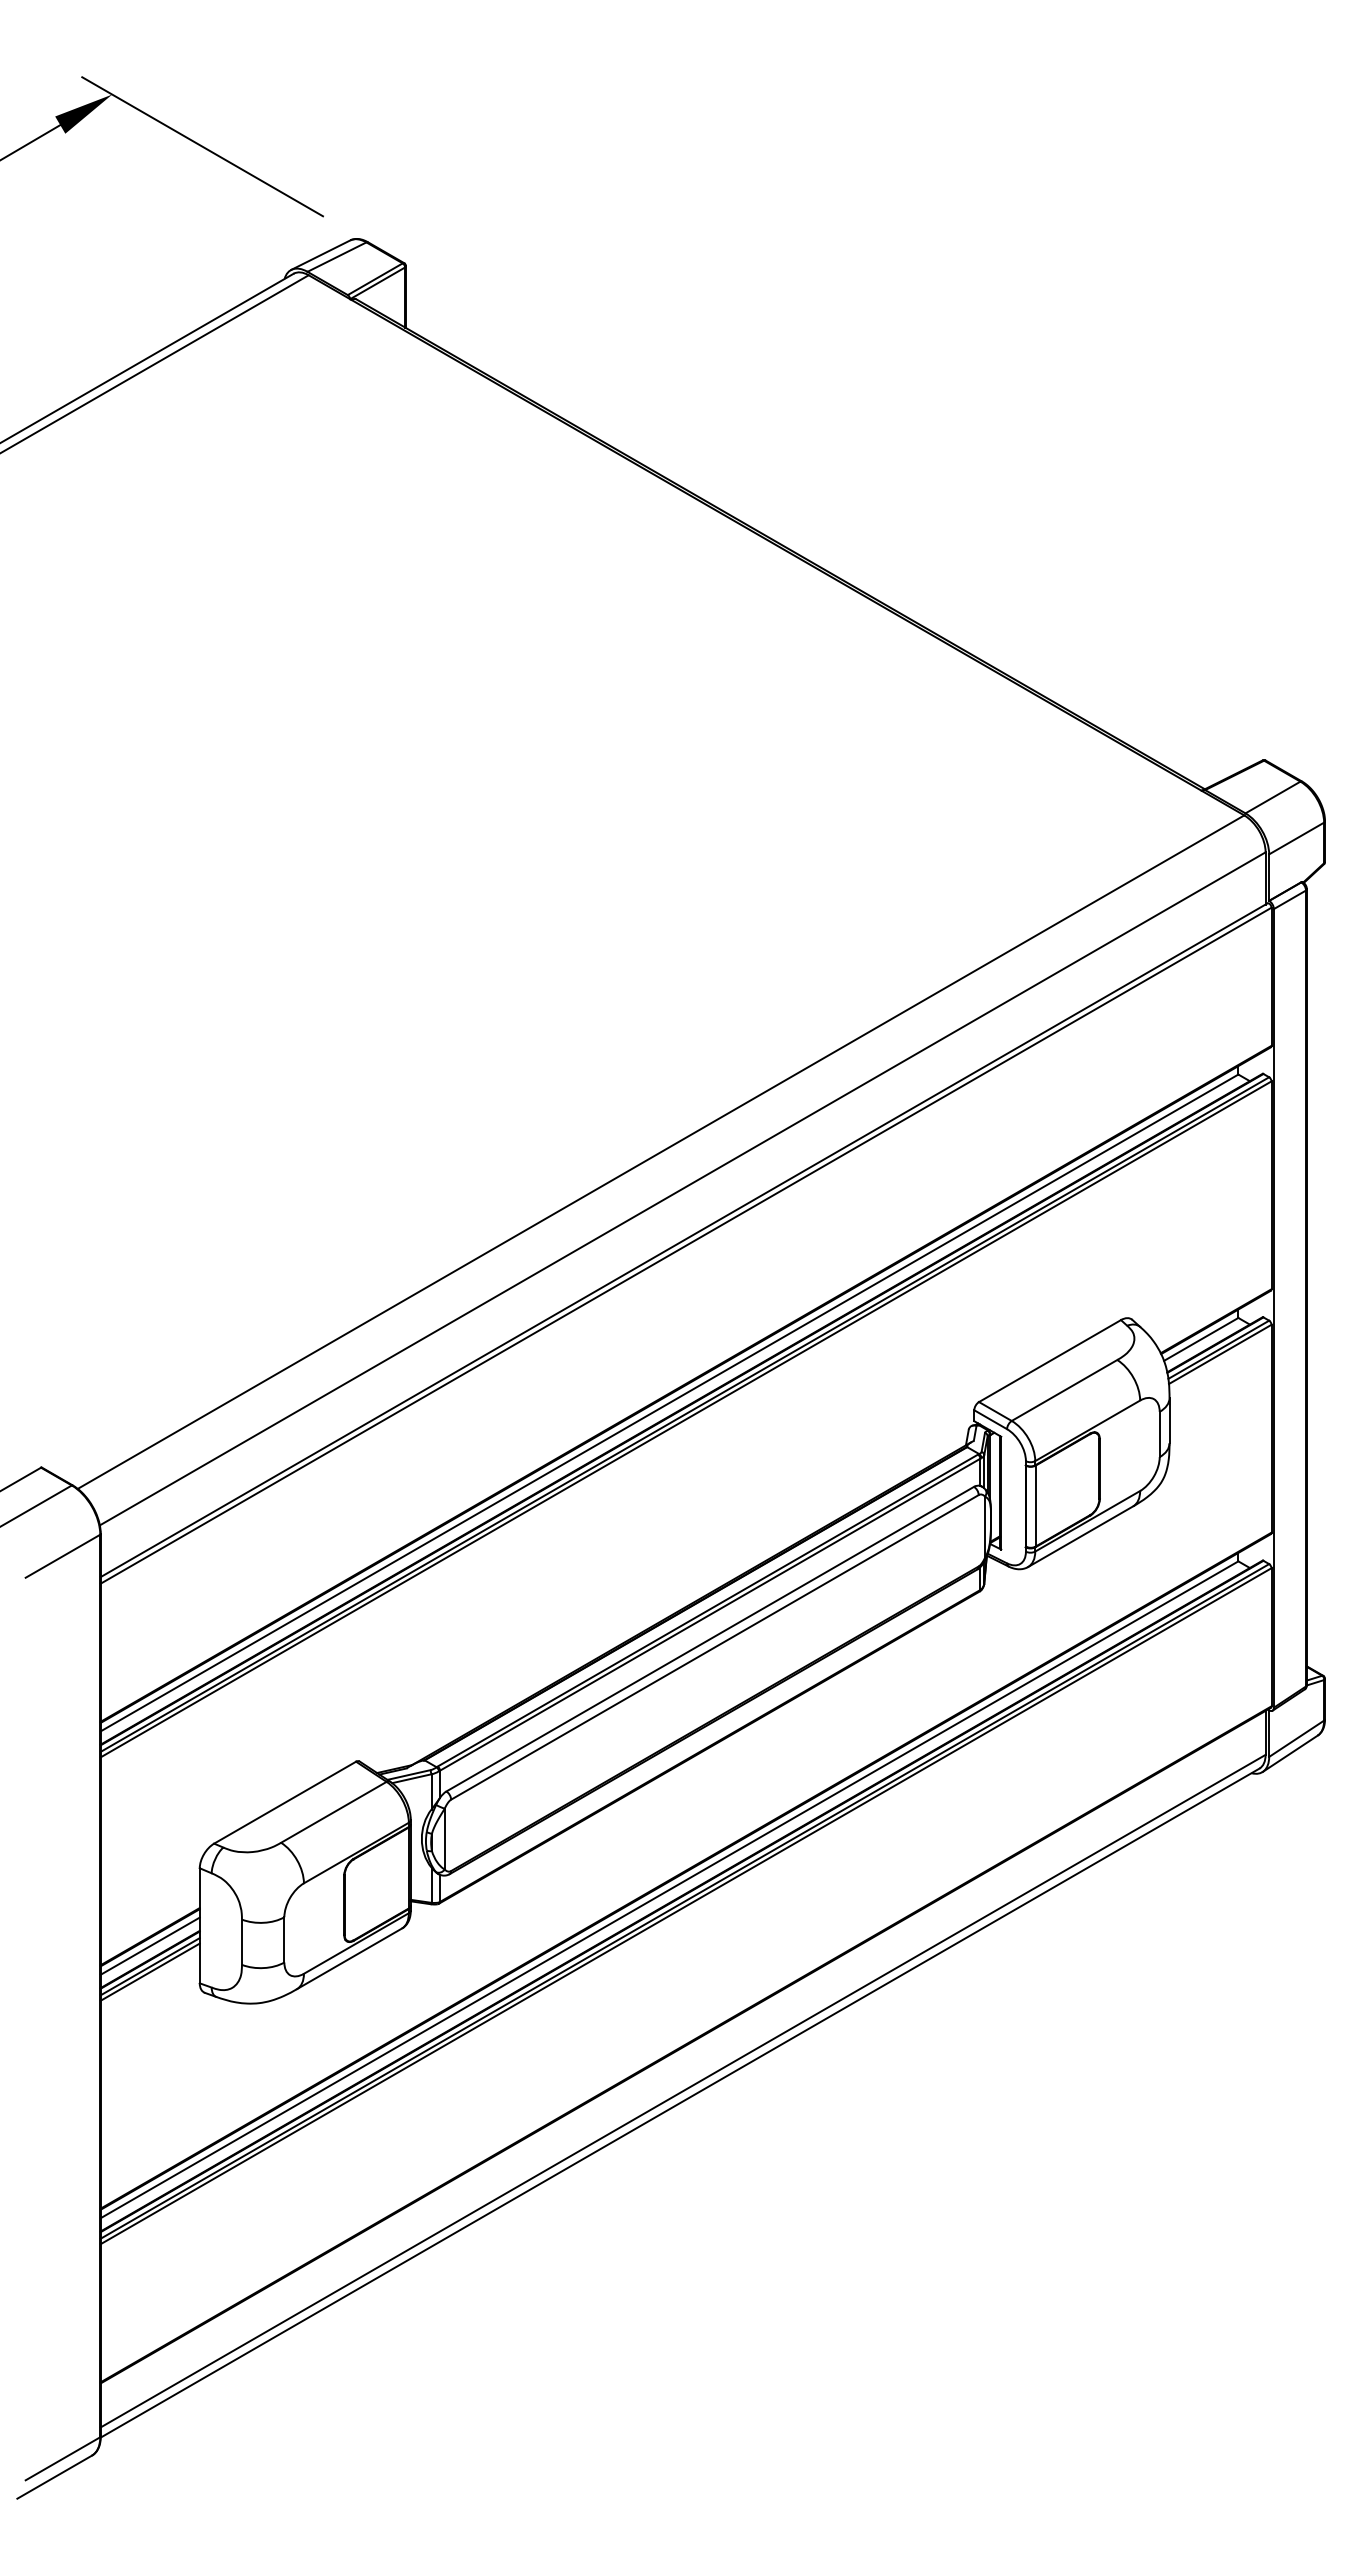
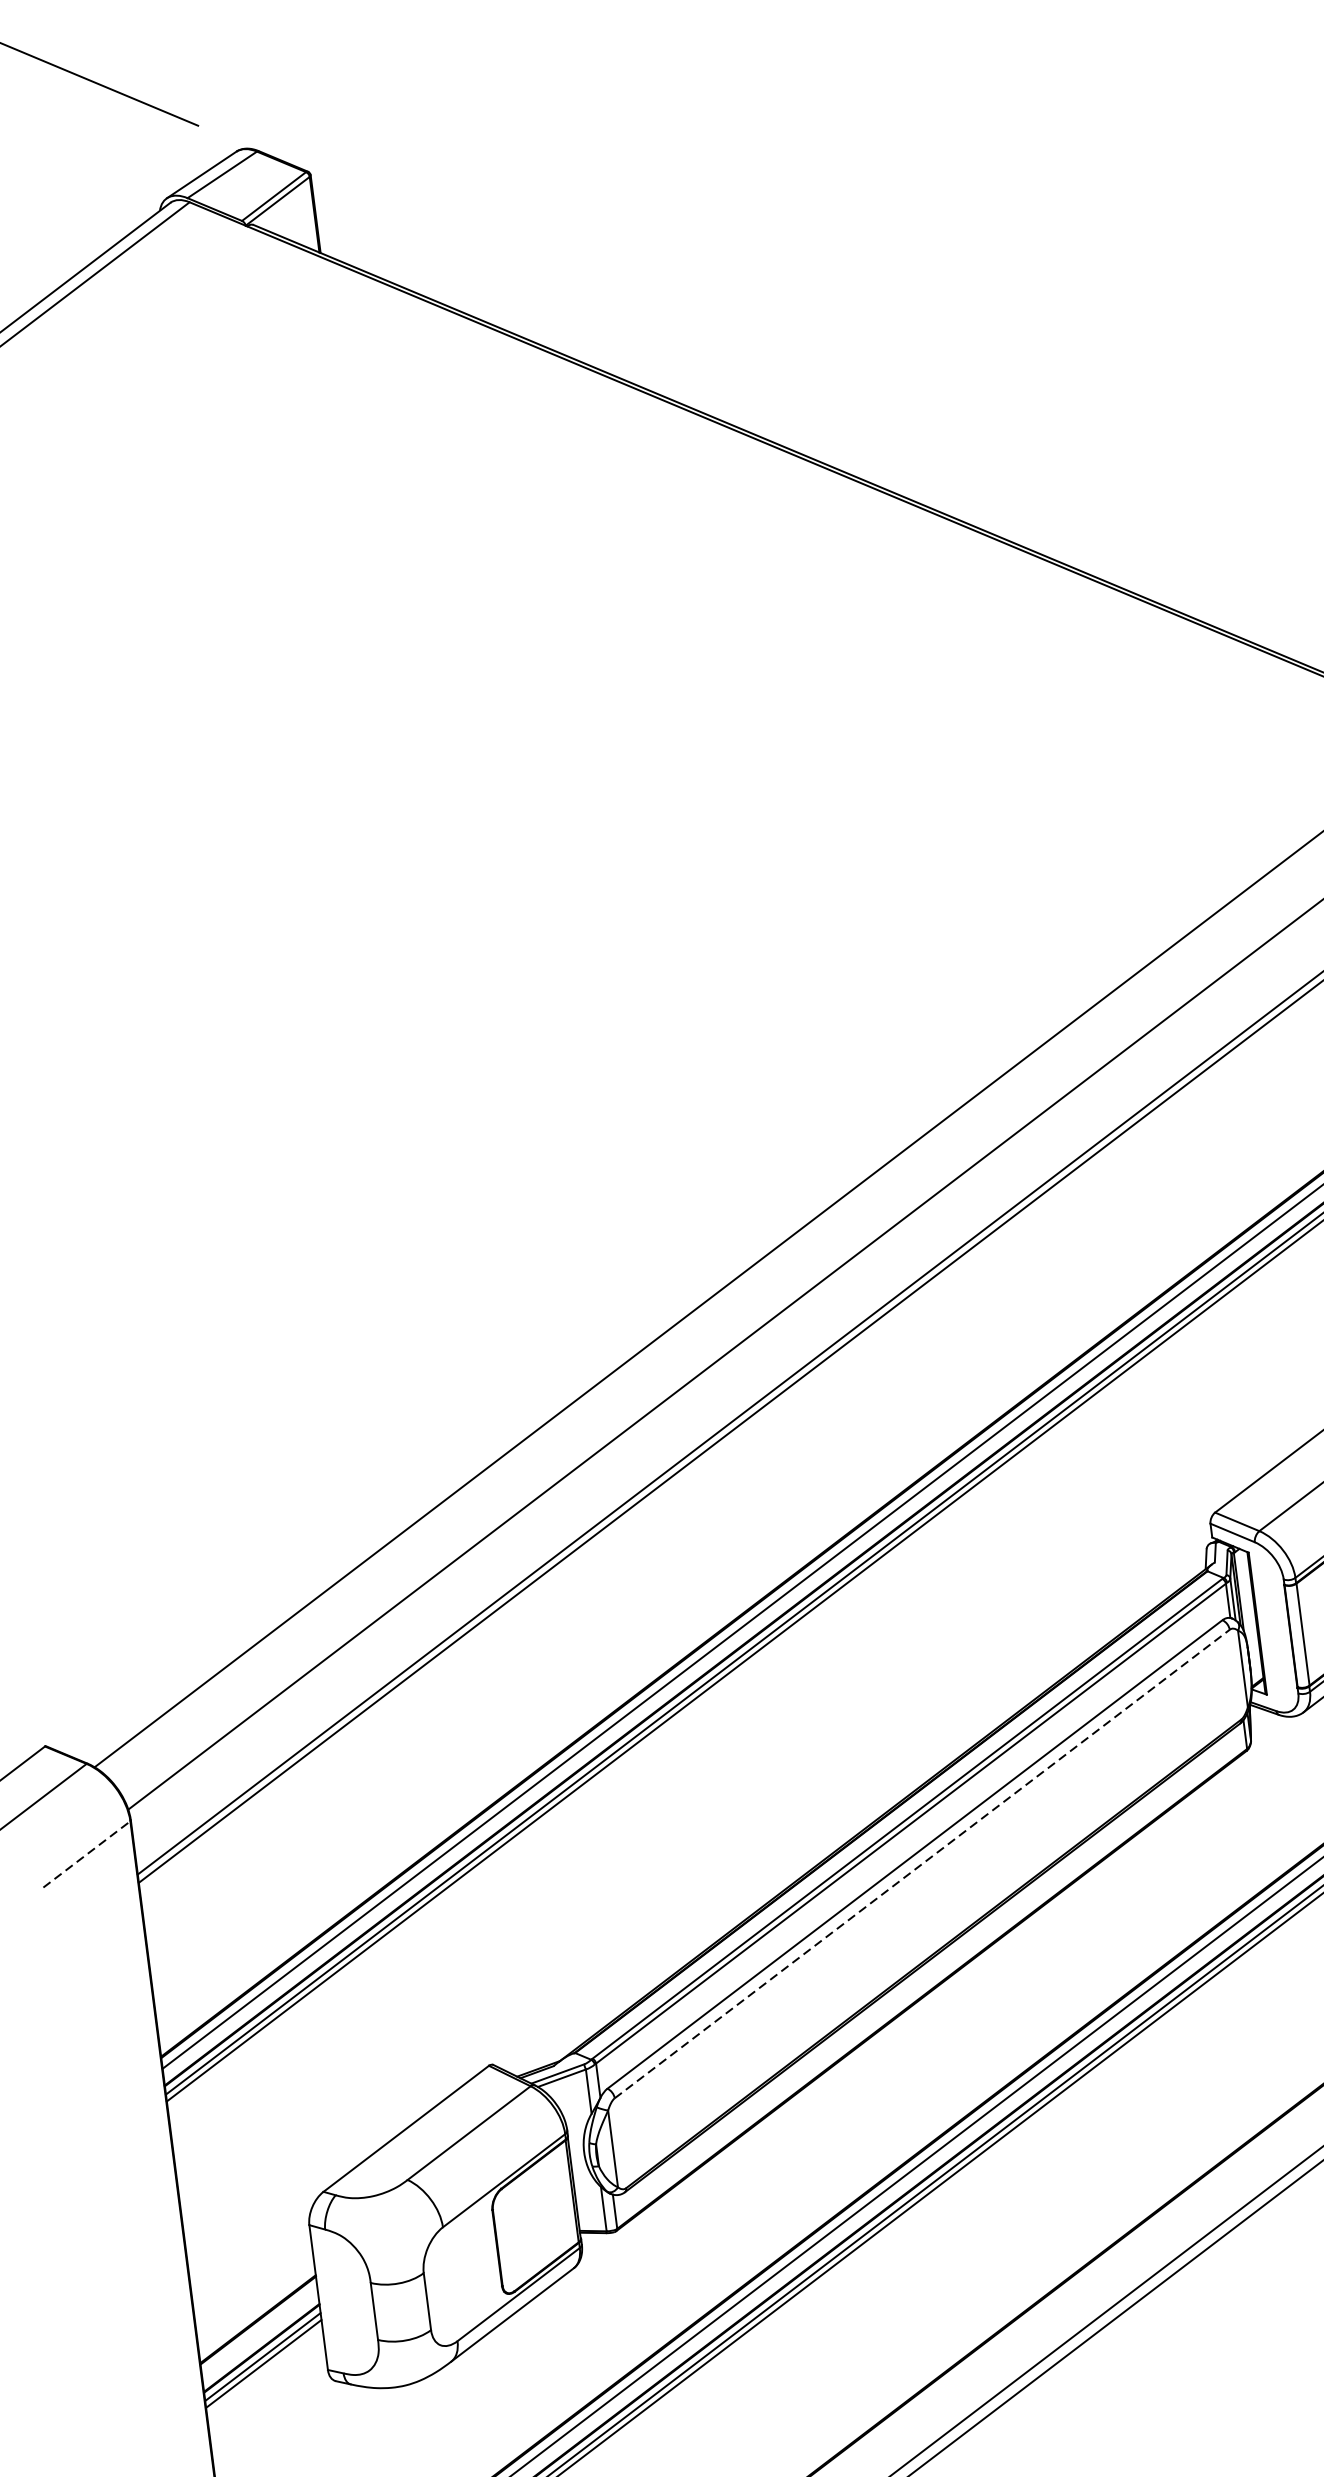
line: (63, 1556) -> (87, 1854), solid -> dashed
line: (714, 1647) -> (921, 1864), solid -> dashed
line: (149, 1945) -> (258, 2330), removed

